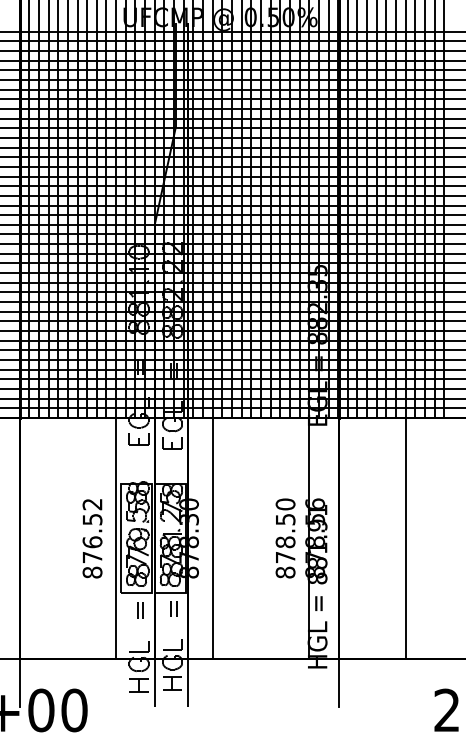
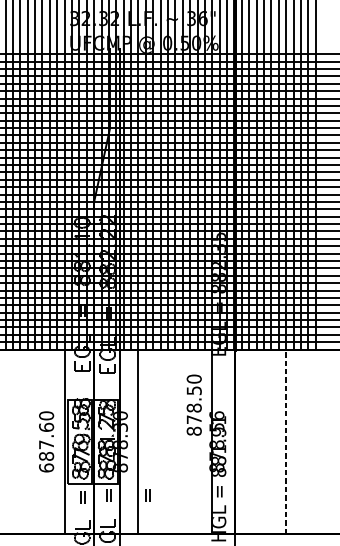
text: (92, 538) -> (46, 441), 876.52 -> 687.60
text: (285, 538) -> (194, 405), moved
line: (405, 538) -> (286, 441), solid -> dashed
part: (224, 608) -> (147, 495), added

